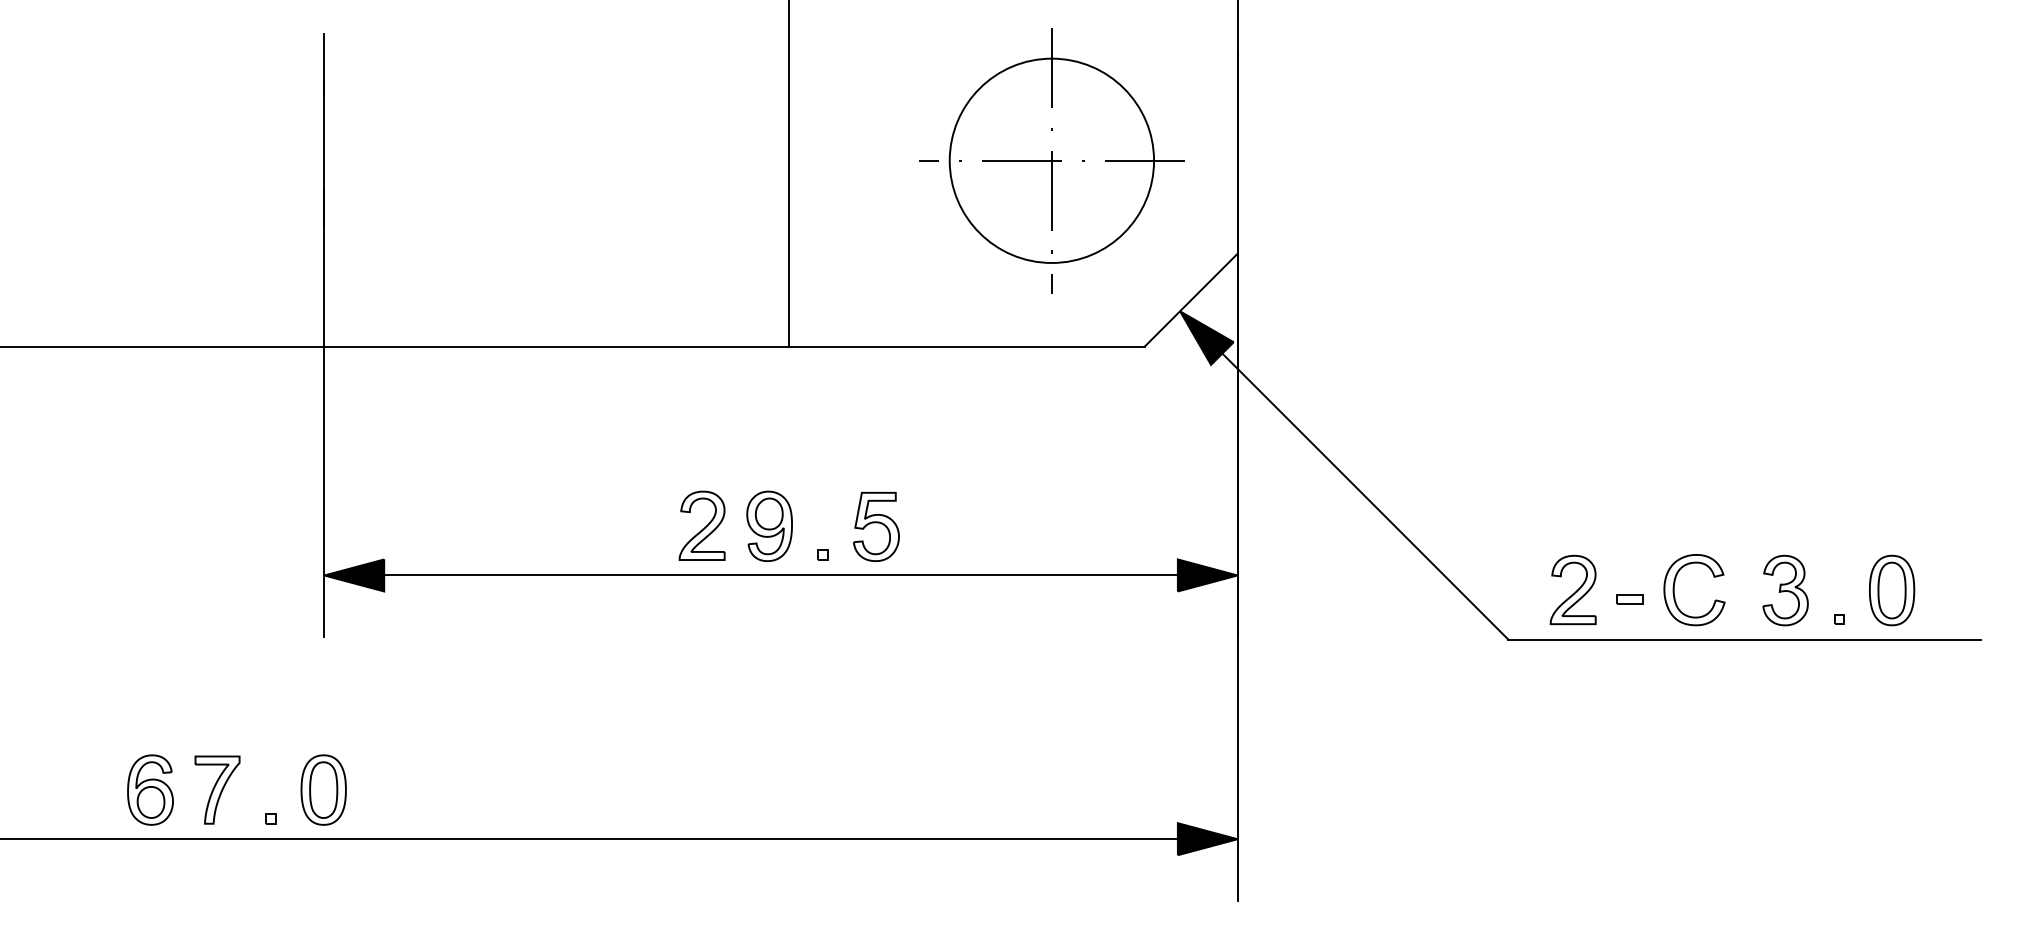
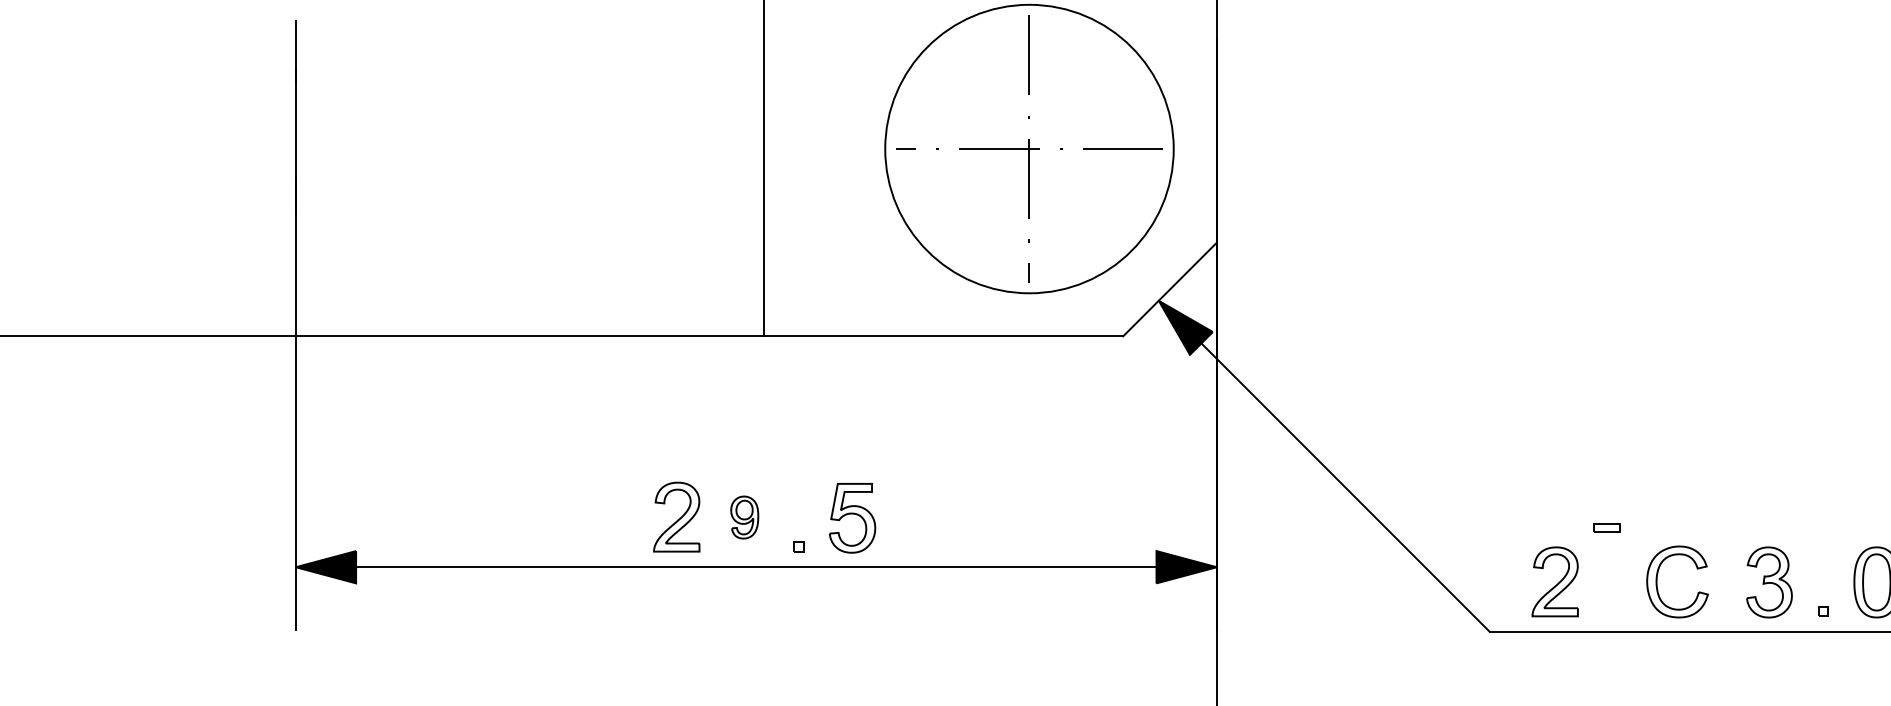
circle: (1051, 160) -> (1029, 148), size x1.4
part: (769, 525) -> (744, 516), size x0.6
part: (1629, 599) -> (1605, 527), moved

